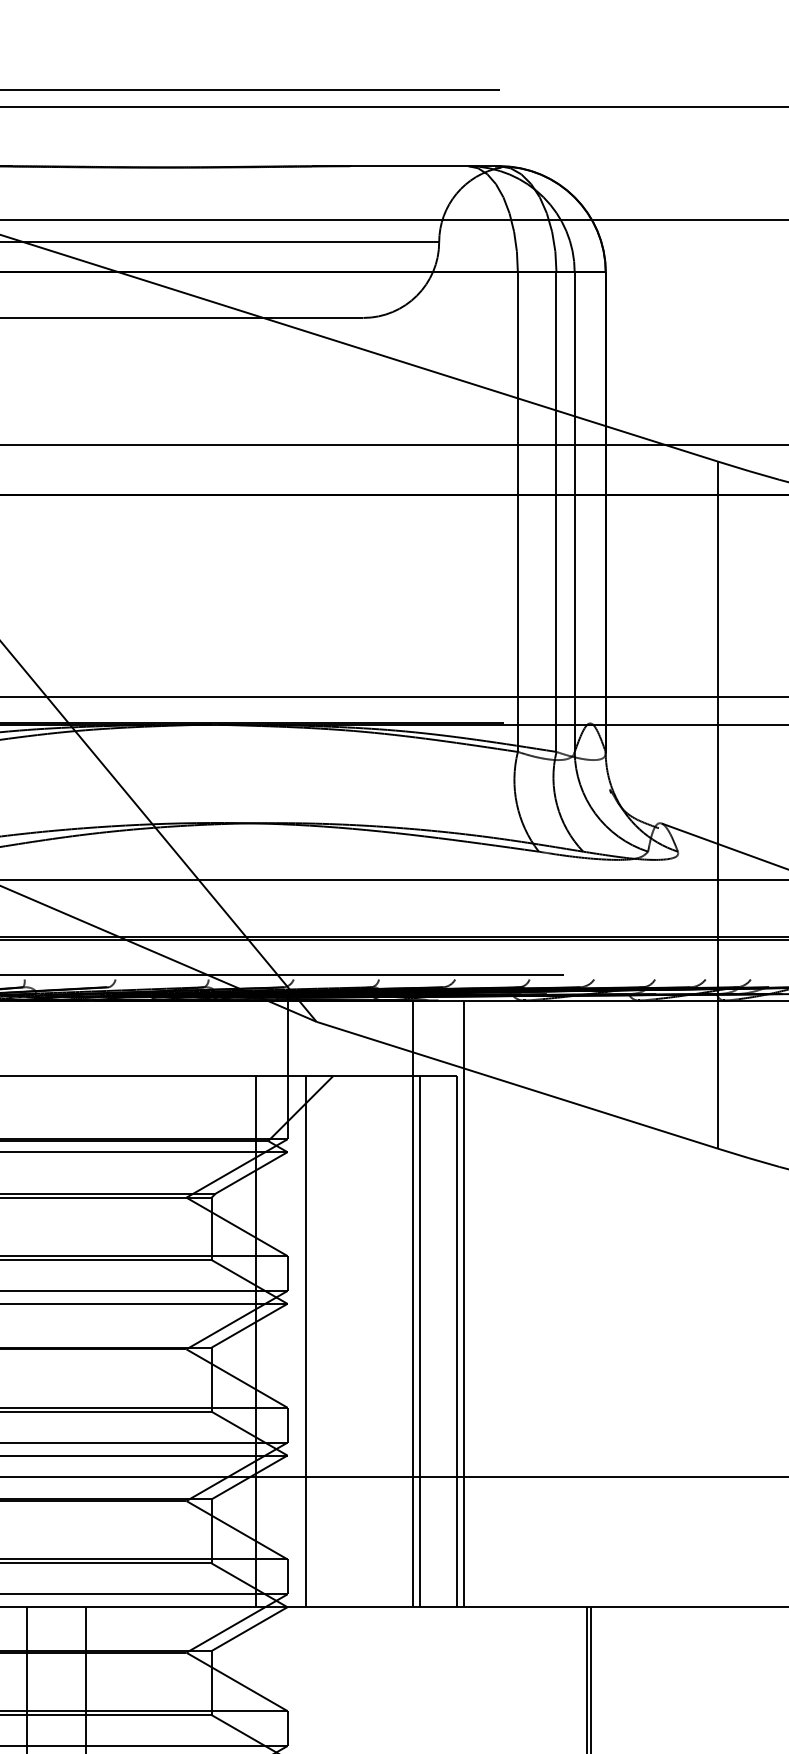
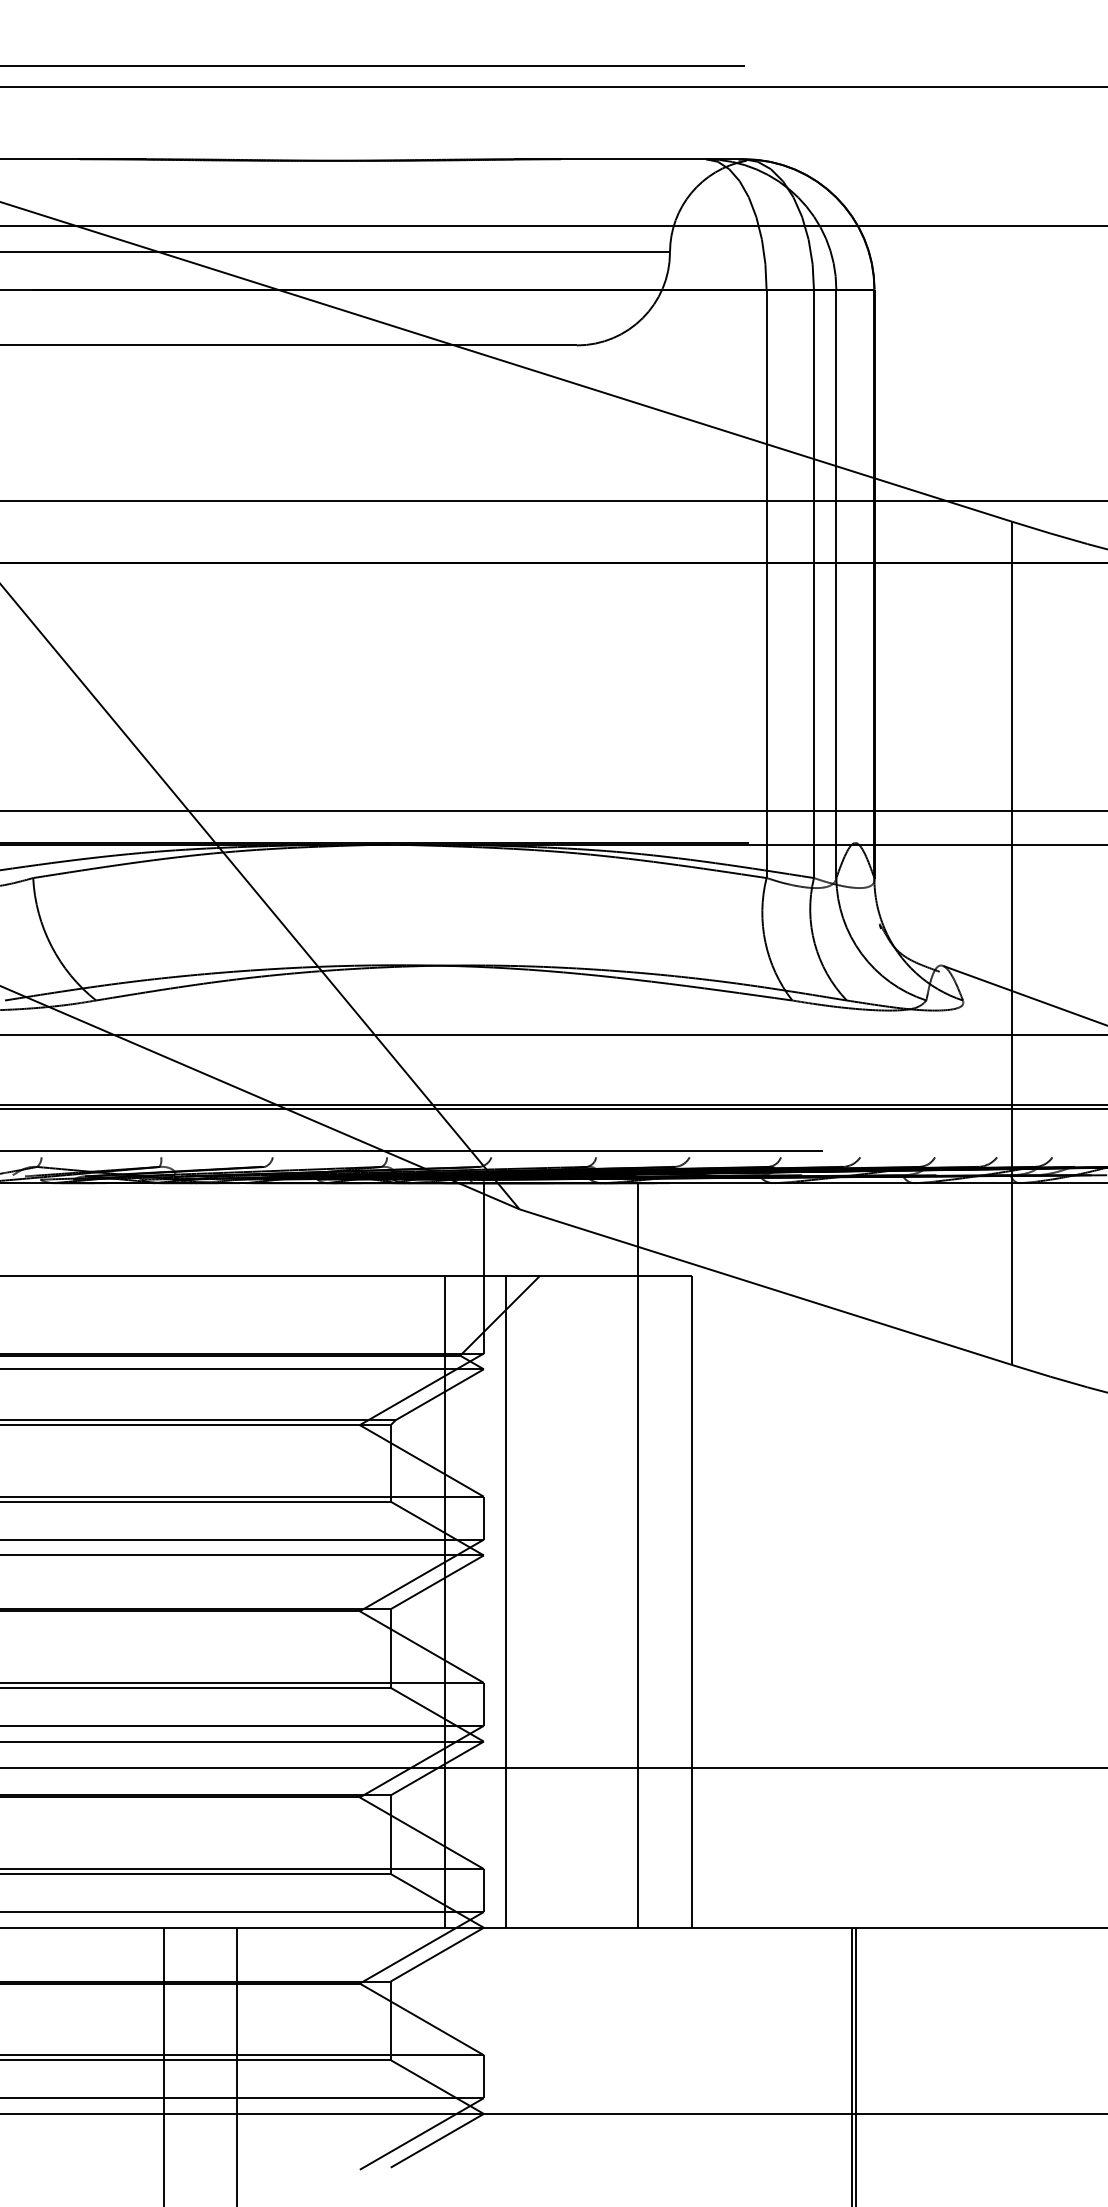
line: (464, 1303) -> (700, 1555), removed
line: (420, 1341) -> (646, 1601), removed

